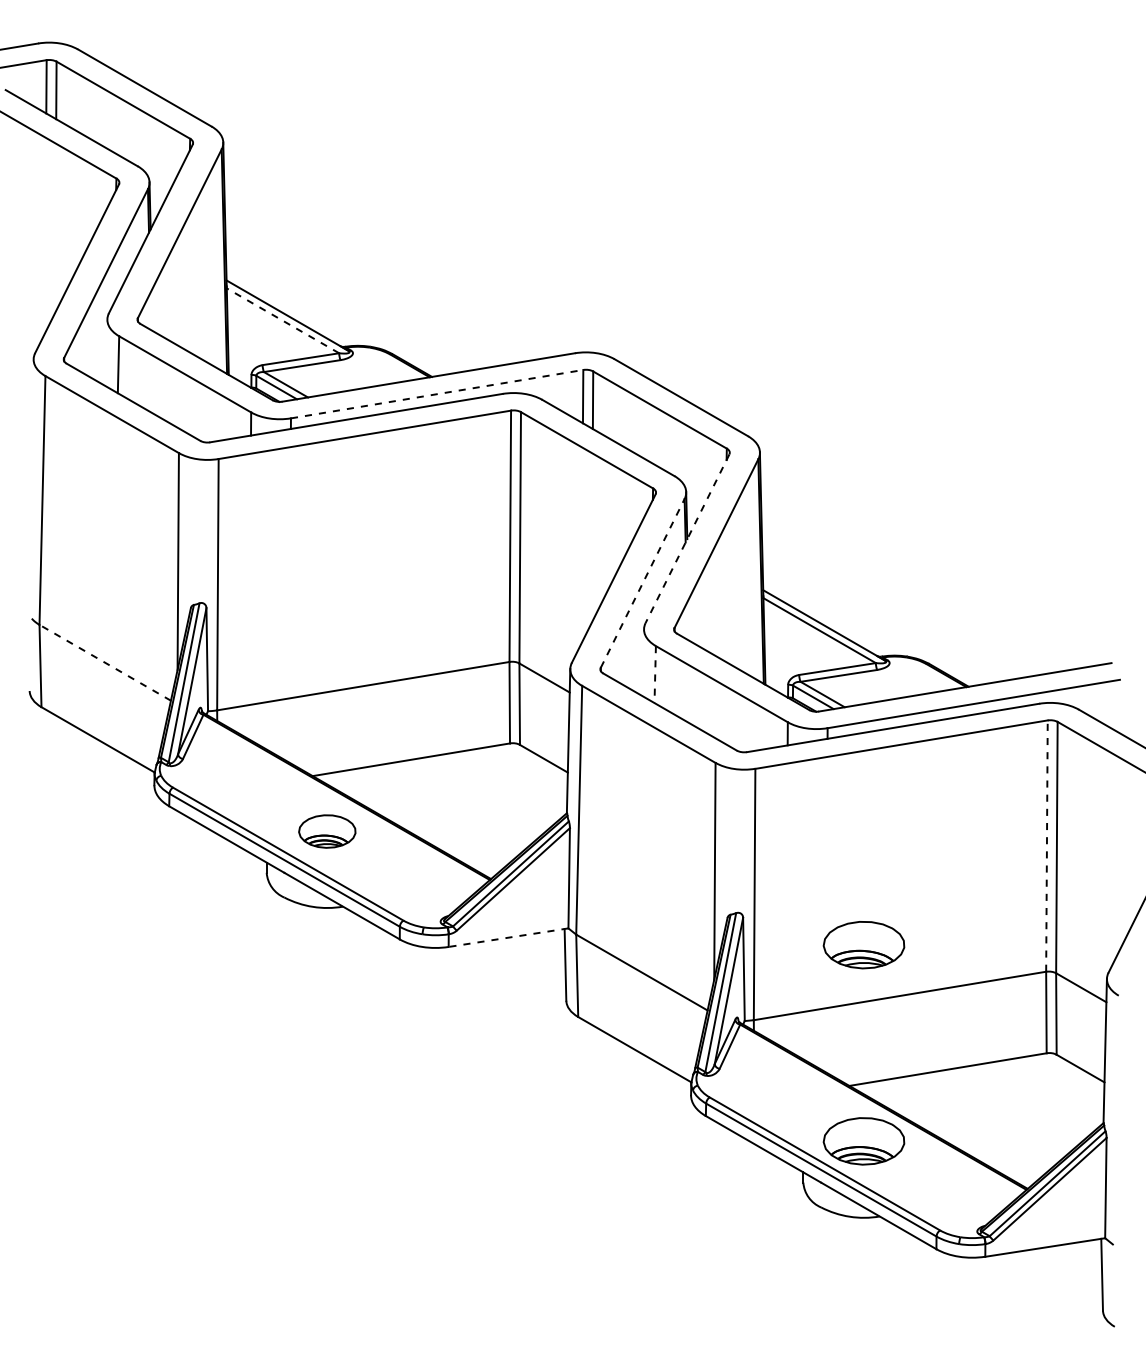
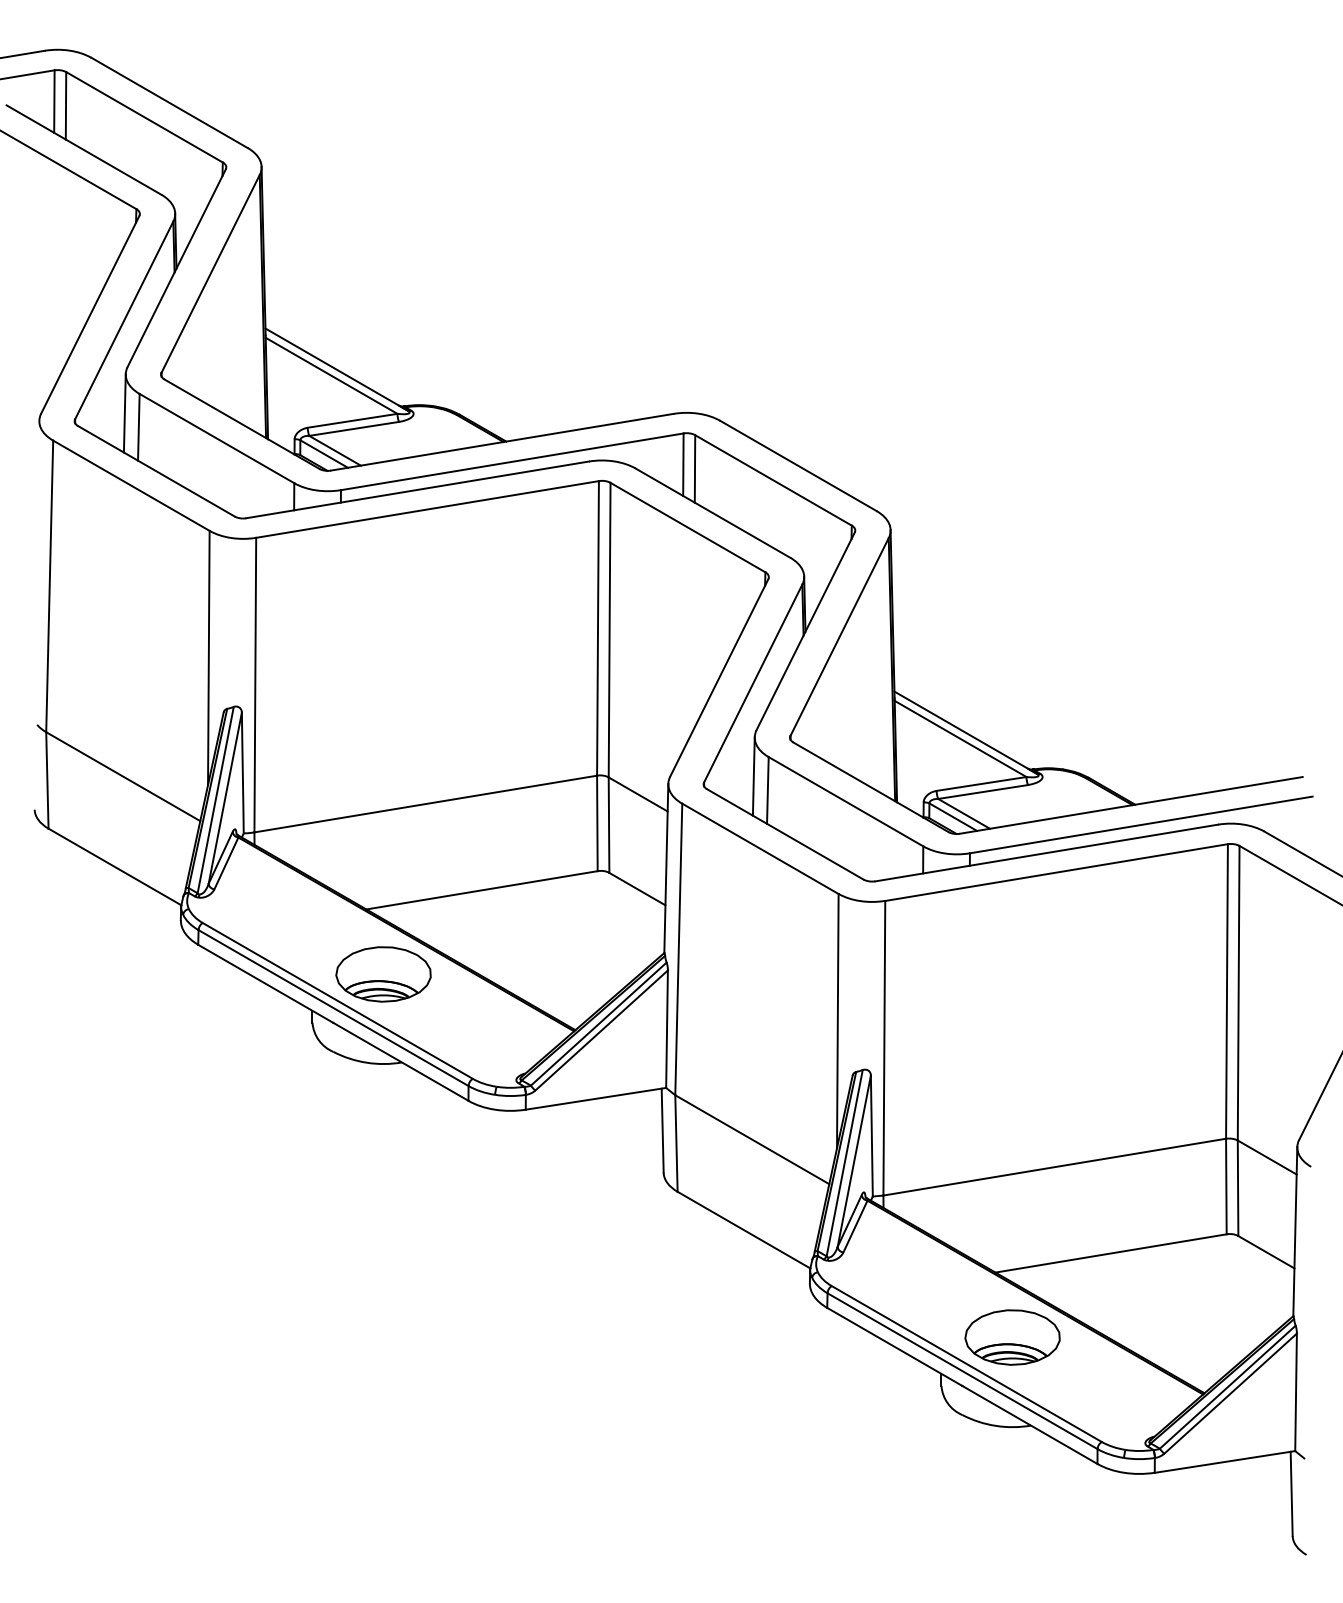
line: (282, 320) -> (331, 375), dashed -> solid
line: (106, 352) -> (124, 413), added
line: (437, 393) -> (512, 461), dashed -> solid
line: (687, 538) -> (805, 631), dashed -> solid
line: (642, 583) -> (753, 683), dashed -> solid
line: (105, 662) -> (123, 776), dashed -> solid
line: (642, 662) -> (753, 776), added
line: (654, 674) -> (767, 790), dashed -> solid
part: (327, 831) -> (383, 974), size x1.43
line: (1046, 845) -> (1226, 990), dashed -> solid
line: (508, 937) -> (595, 1098), dashed -> solid
part: (863, 945) -> (1012, 1107), removed

